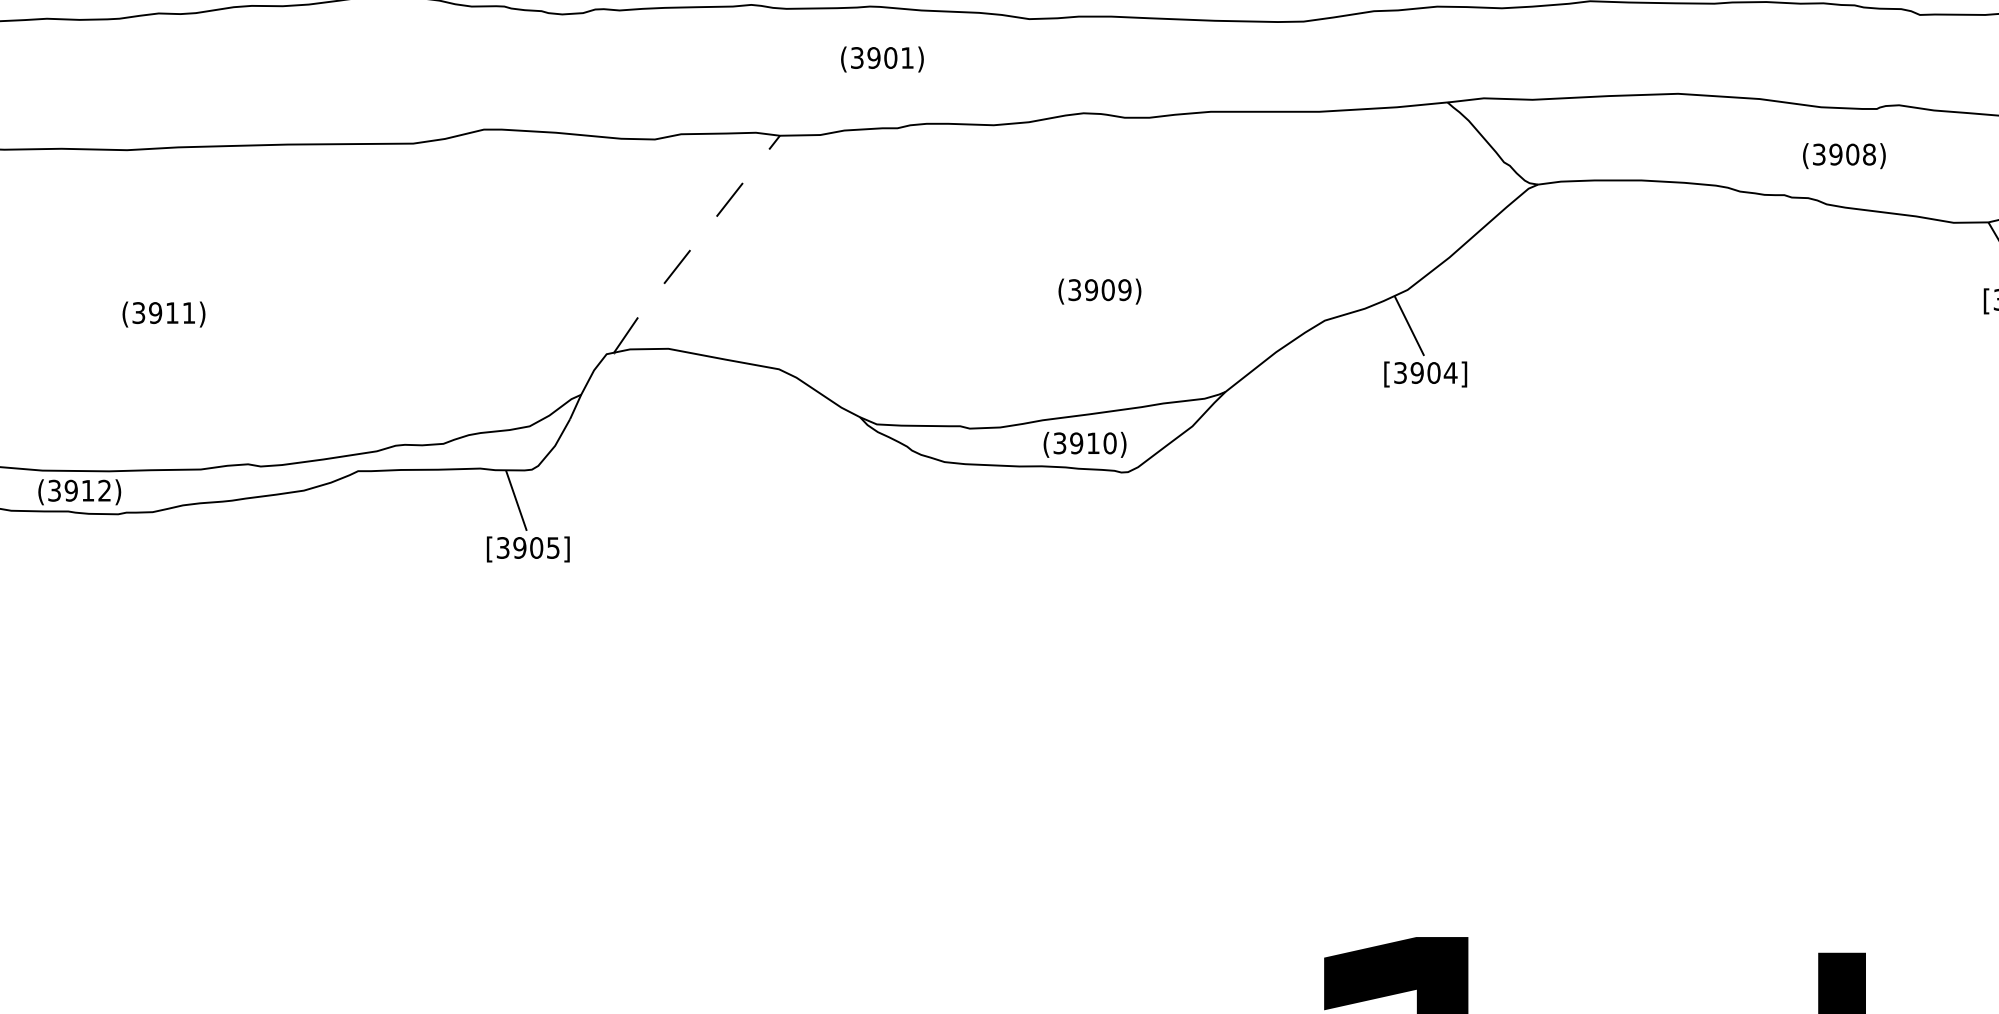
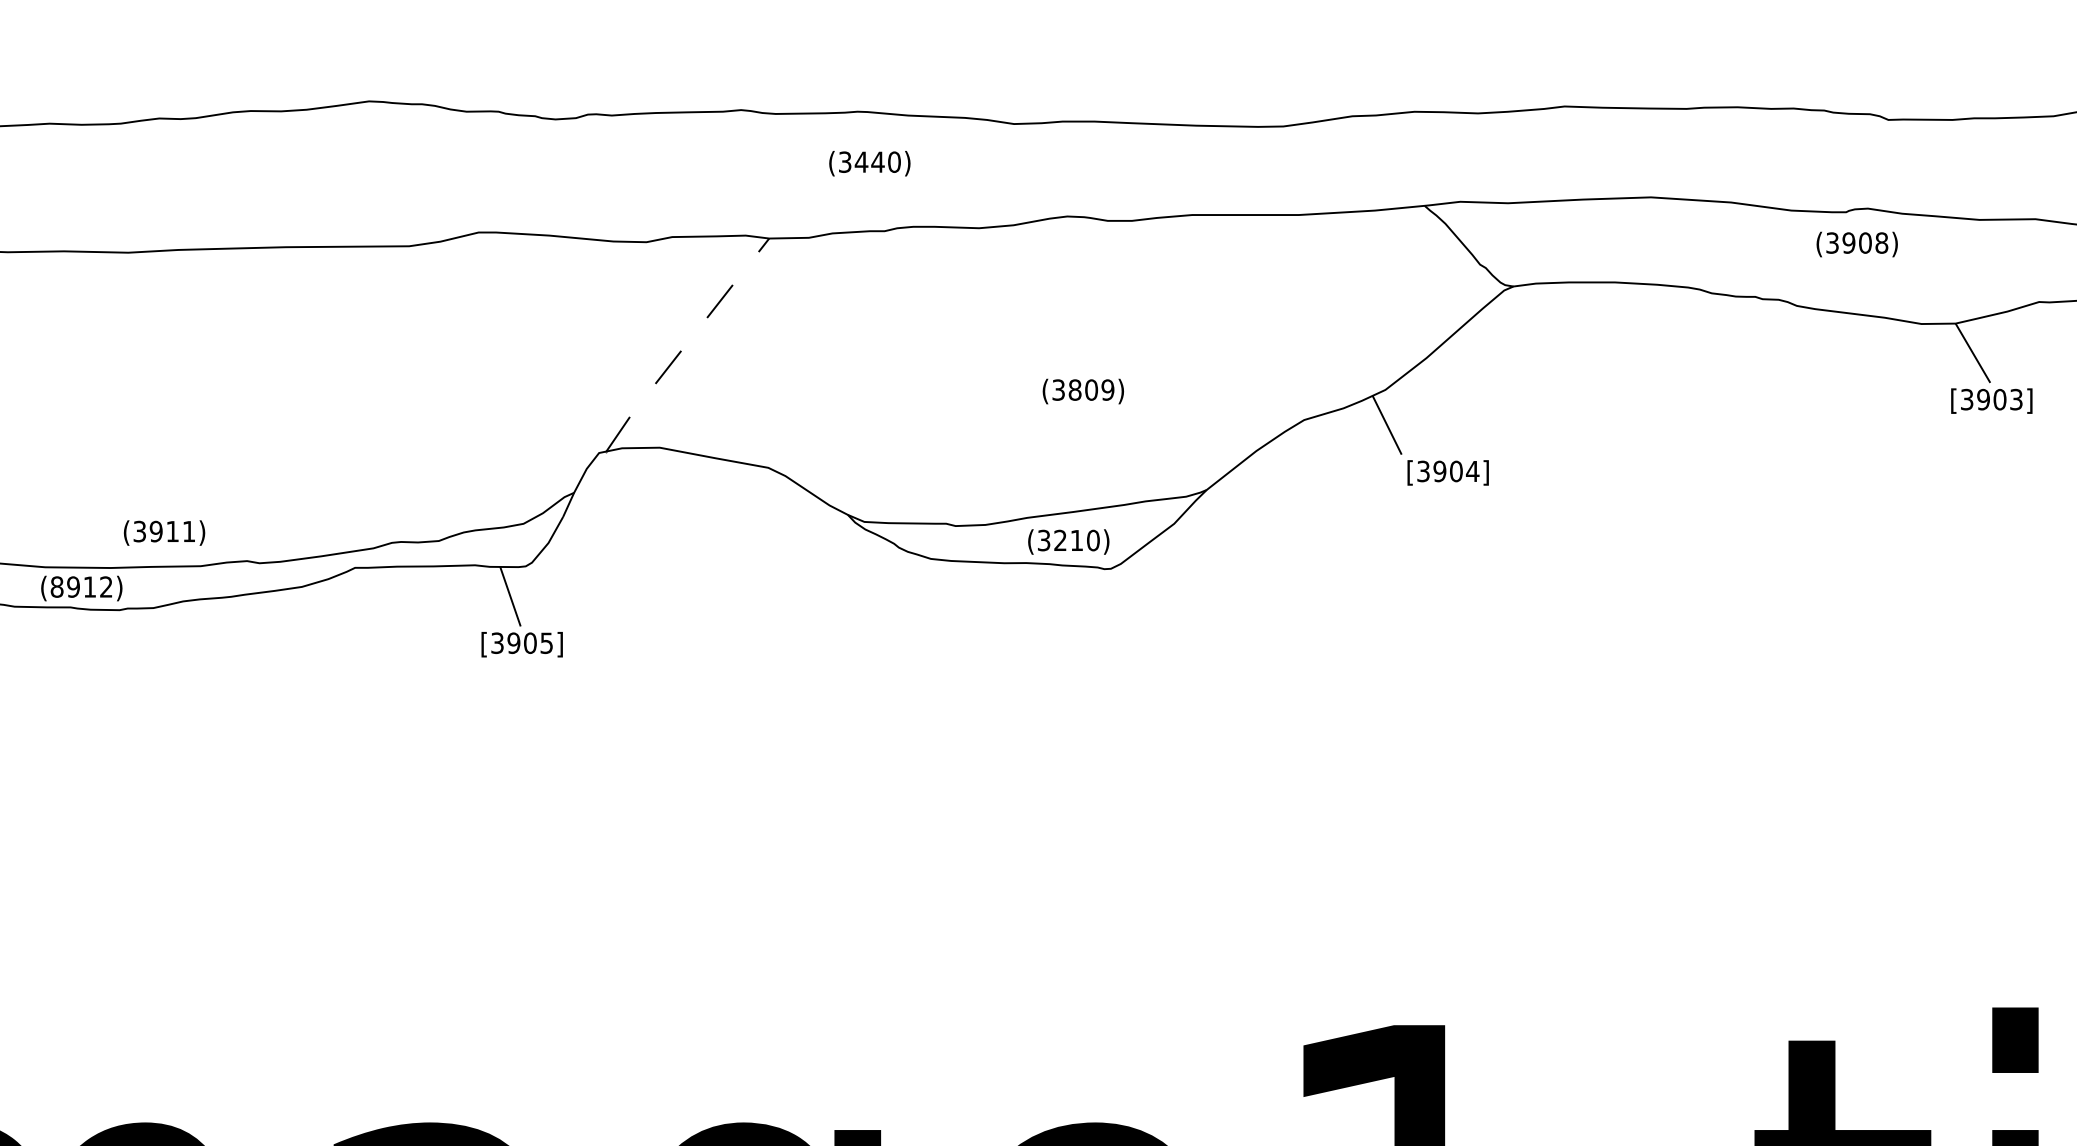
text: (890, 57) -> (877, 161), (3901) -> (3440)
text: (1843, 156) -> (1856, 244), moved
text: (1090, 289) -> (1074, 389), (3909) -> (3809)
text: (163, 313) -> (164, 532), moved
text: (1424, 374) -> (1447, 472), moved
text: (1076, 443) -> (1060, 540), (3910) -> (3210)
text: (53, 490) -> (56, 586), (3912) -> (8912)

